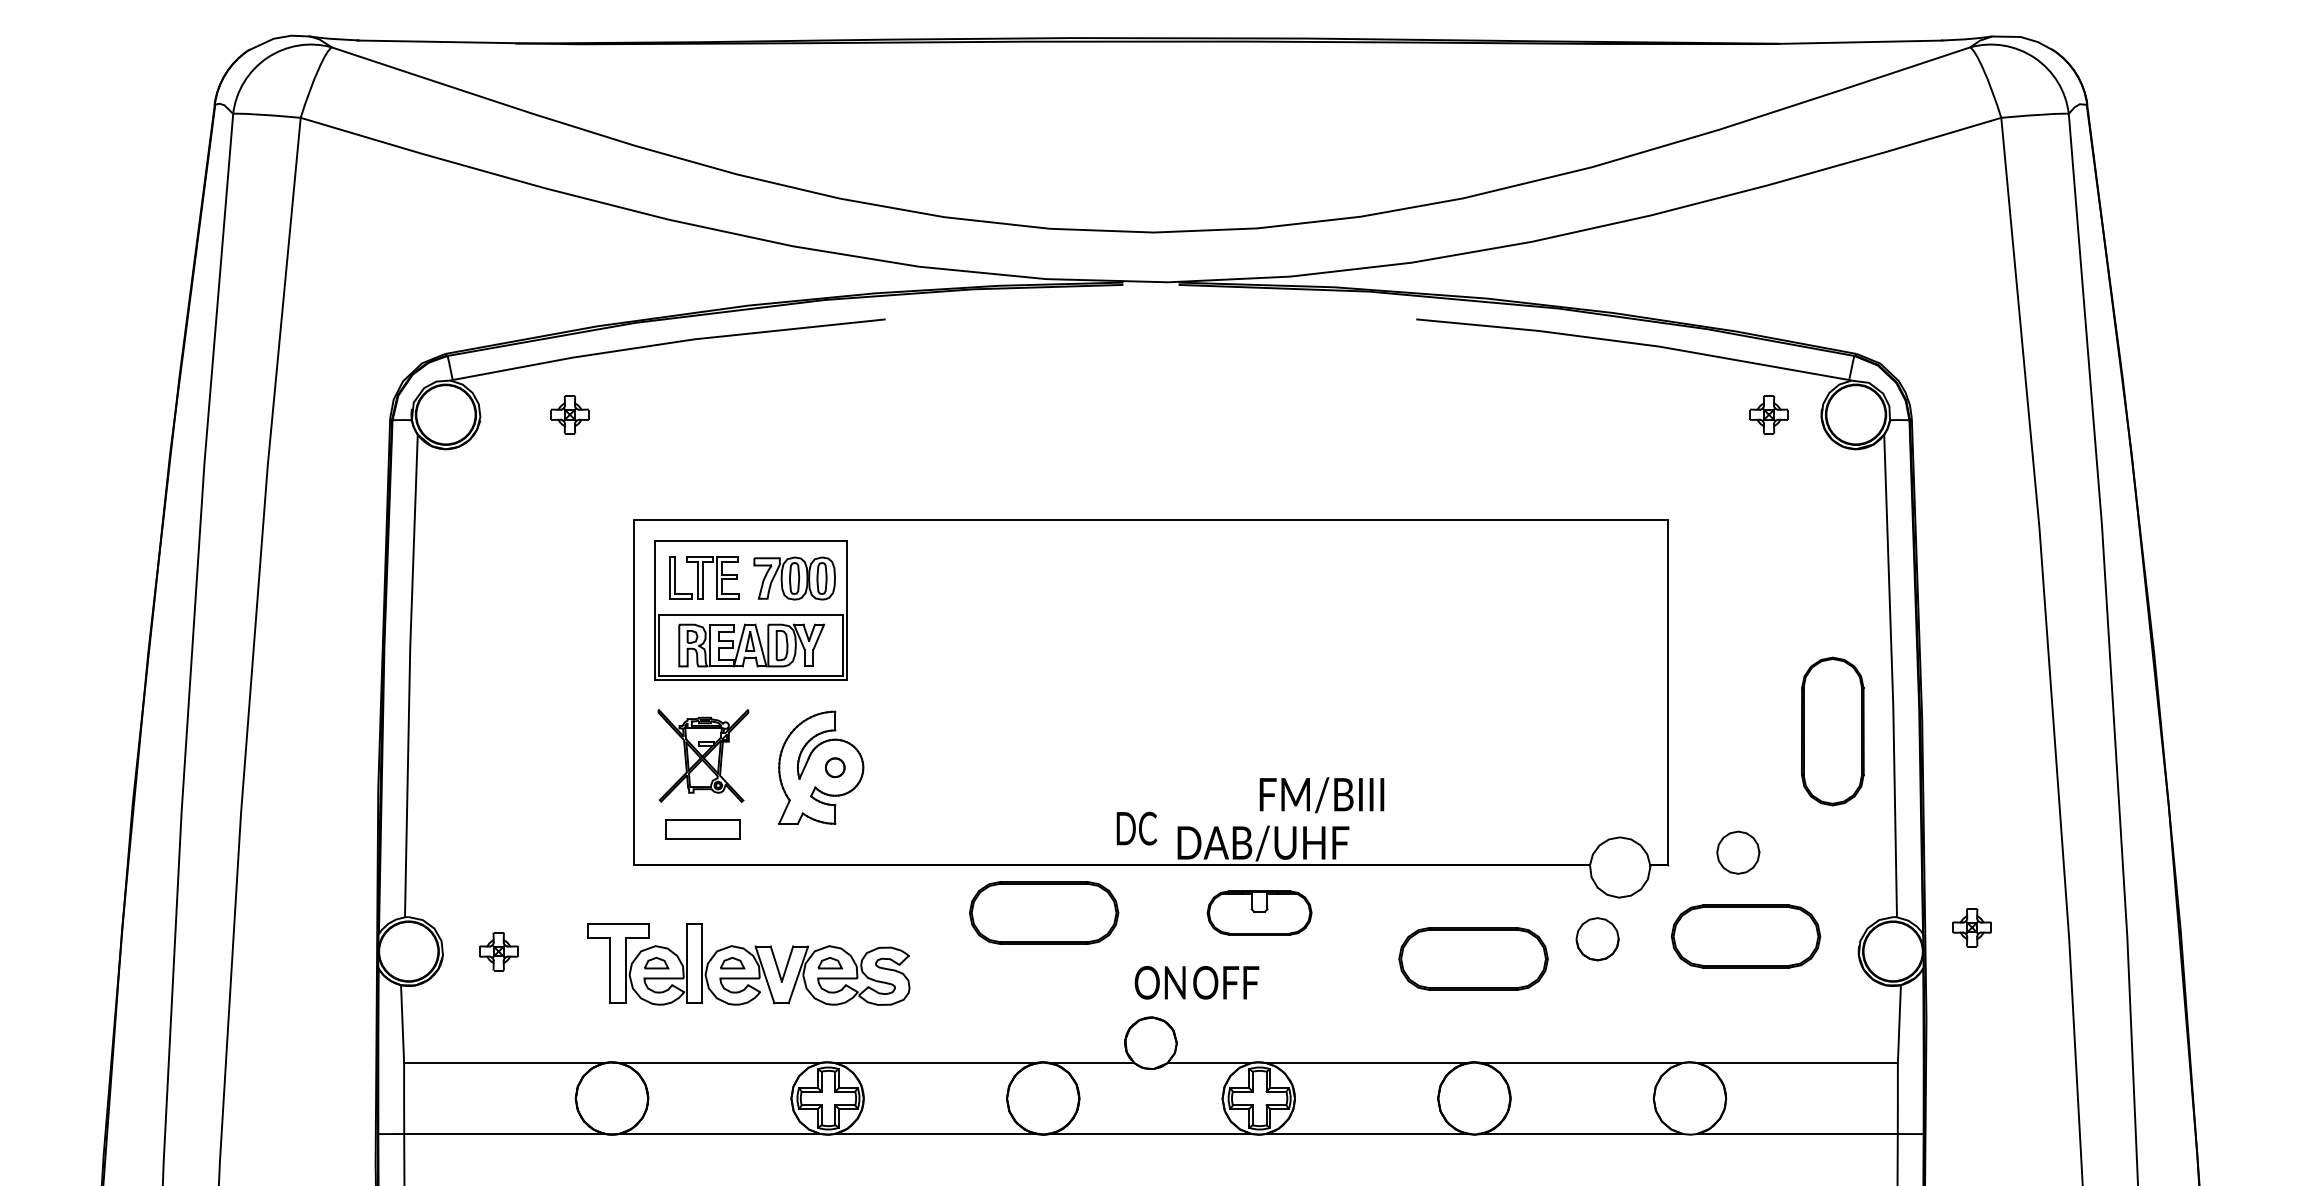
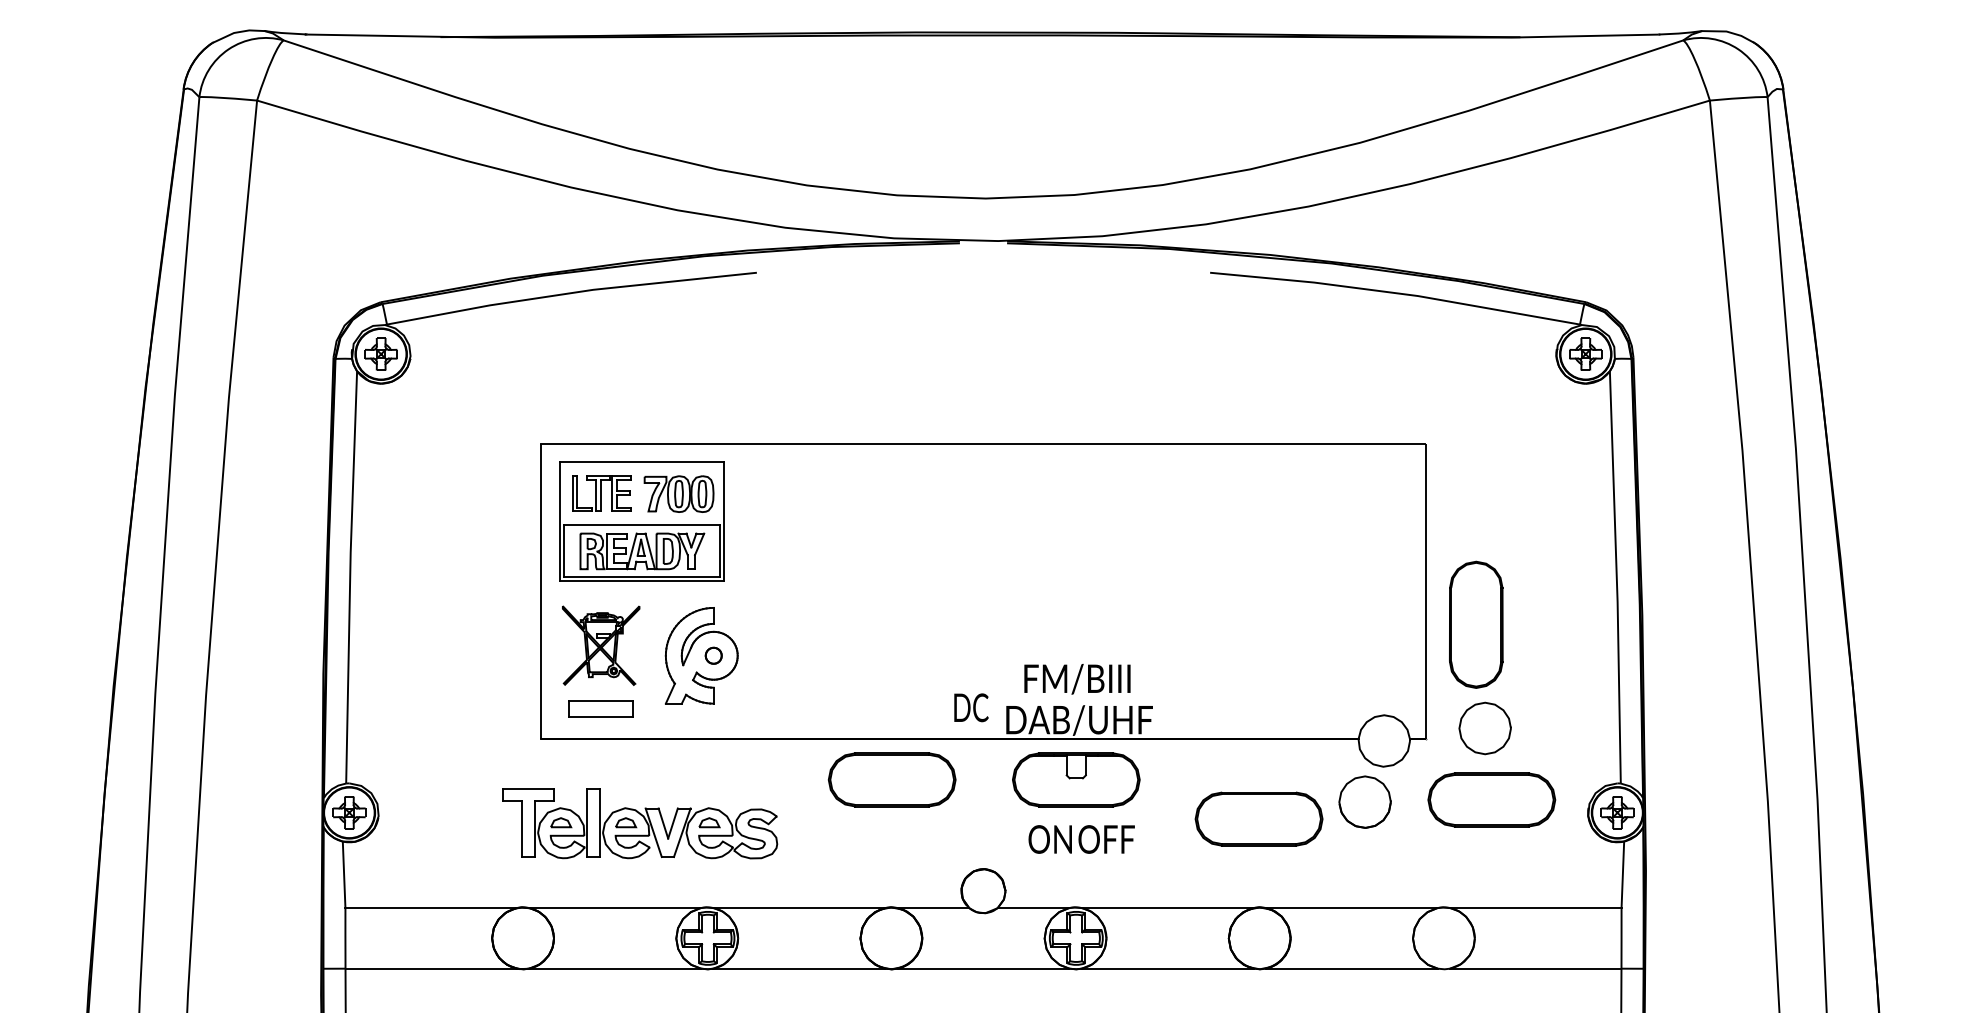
part: (569, 414) -> (380, 354), moved
part: (1768, 414) -> (1585, 354), moved
part: (1832, 731) -> (1476, 624), moved
text: (1321, 795) -> (1077, 679), moved
part: (1738, 852) -> (1485, 728), size x1.43
part: (1259, 912) -> (1076, 779), size x1.43
part: (1971, 927) -> (1616, 812), moved
part: (1597, 939) -> (1364, 802), size x1.43
part: (498, 951) -> (349, 812), moved
text: (1196, 982) -> (1081, 839), moved

